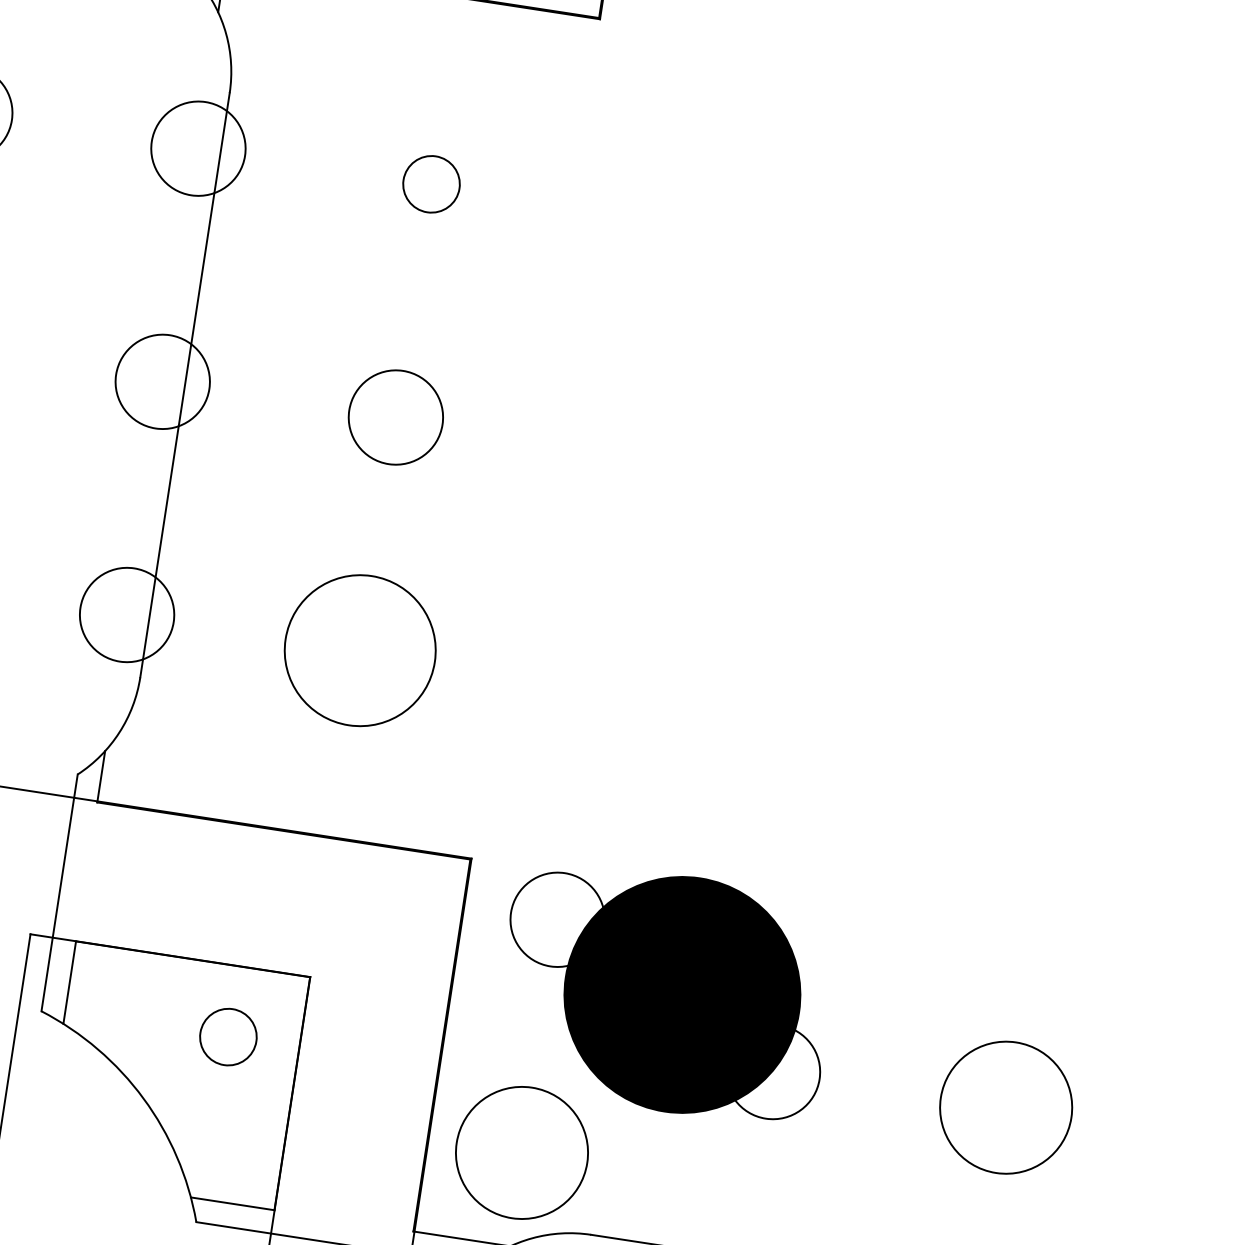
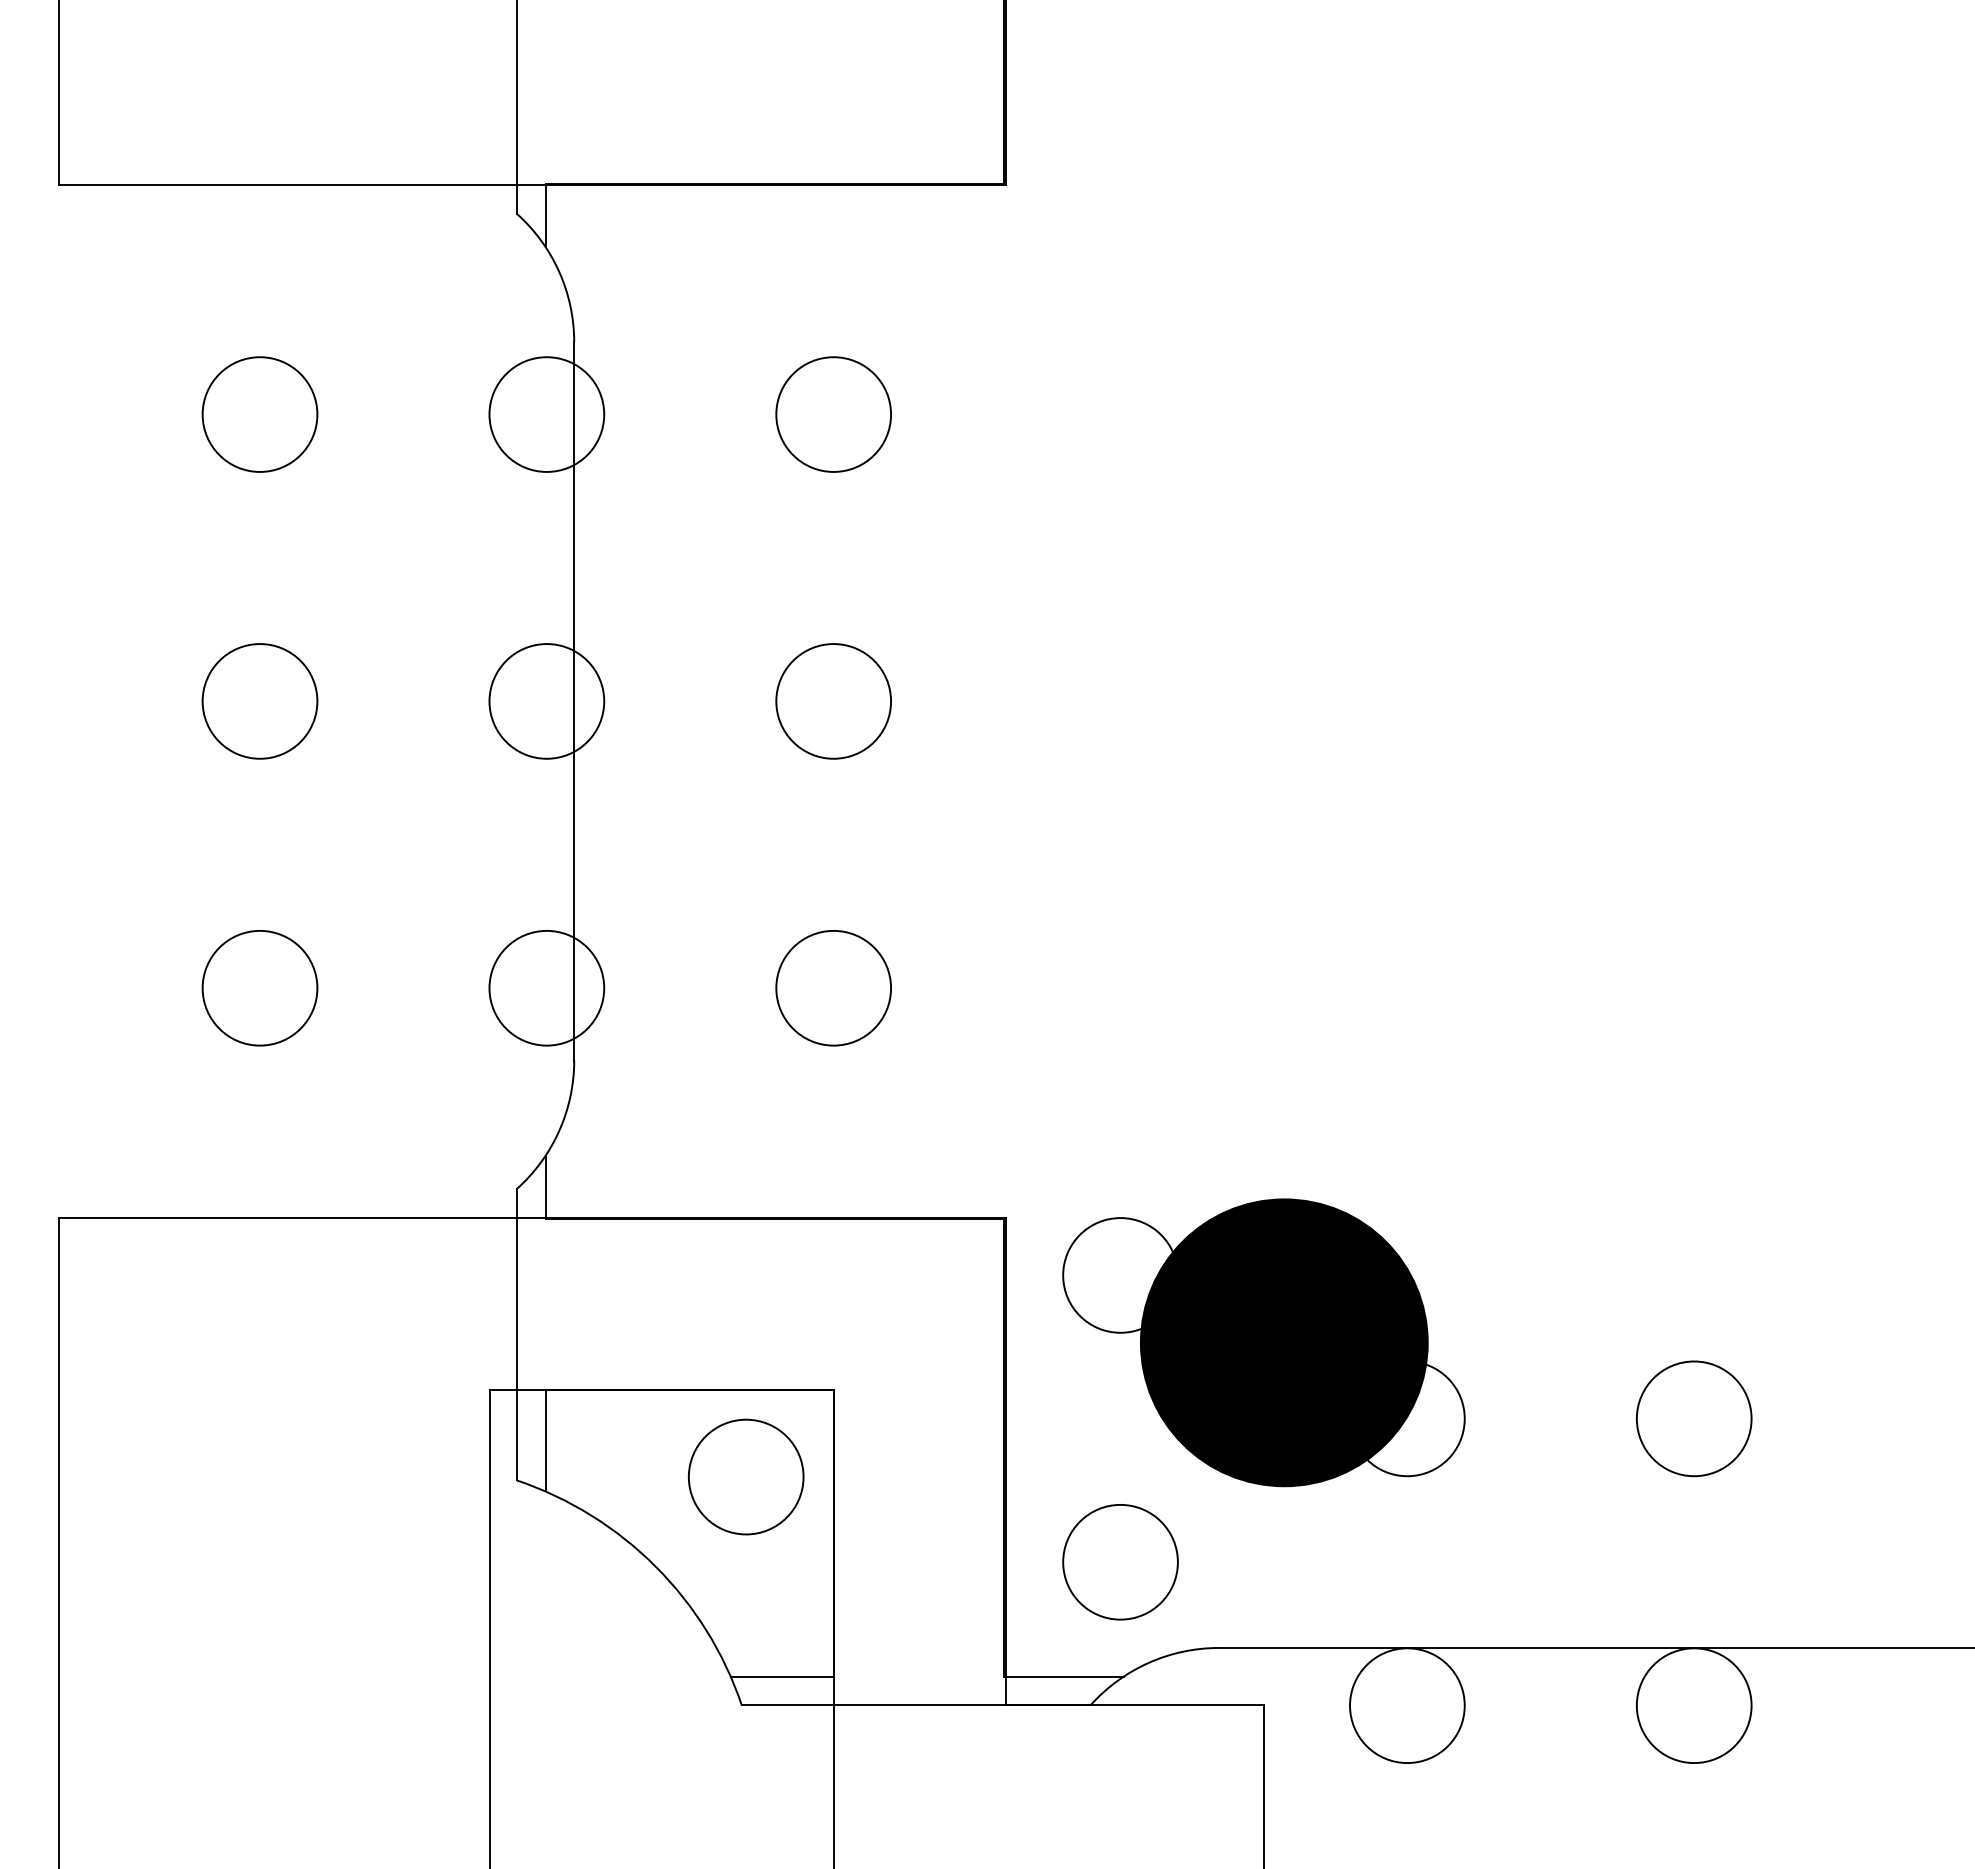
circle: (431, 184) -> (833, 414), size x1.67
circle: (360, 650) -> (833, 987), size x0.62
circle: (228, 1036) -> (746, 1476), size x1.67
circle: (1005, 1107) -> (1693, 1418), size x0.71
circle: (522, 1152) -> (1120, 1561), size x0.71

